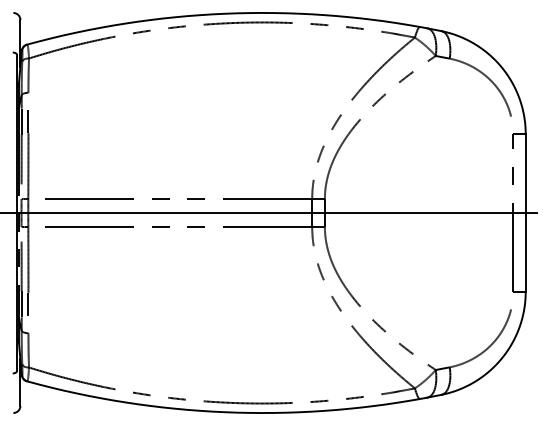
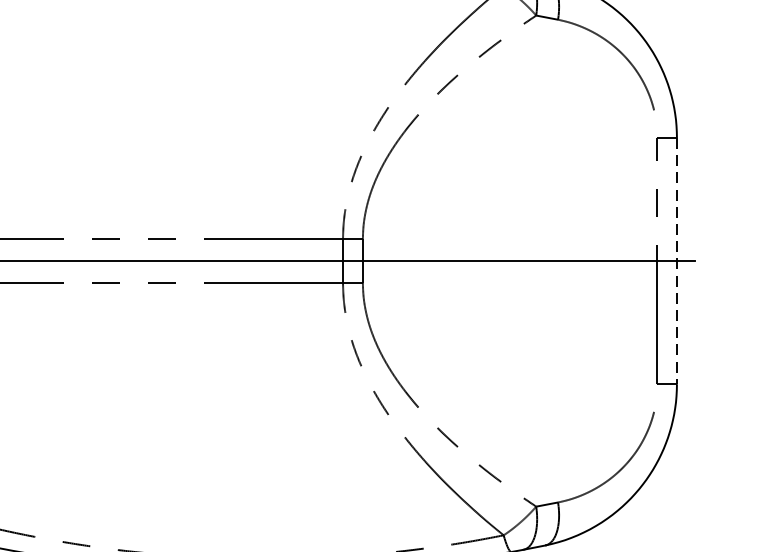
line: (525, 212) -> (676, 260), solid -> dashed

